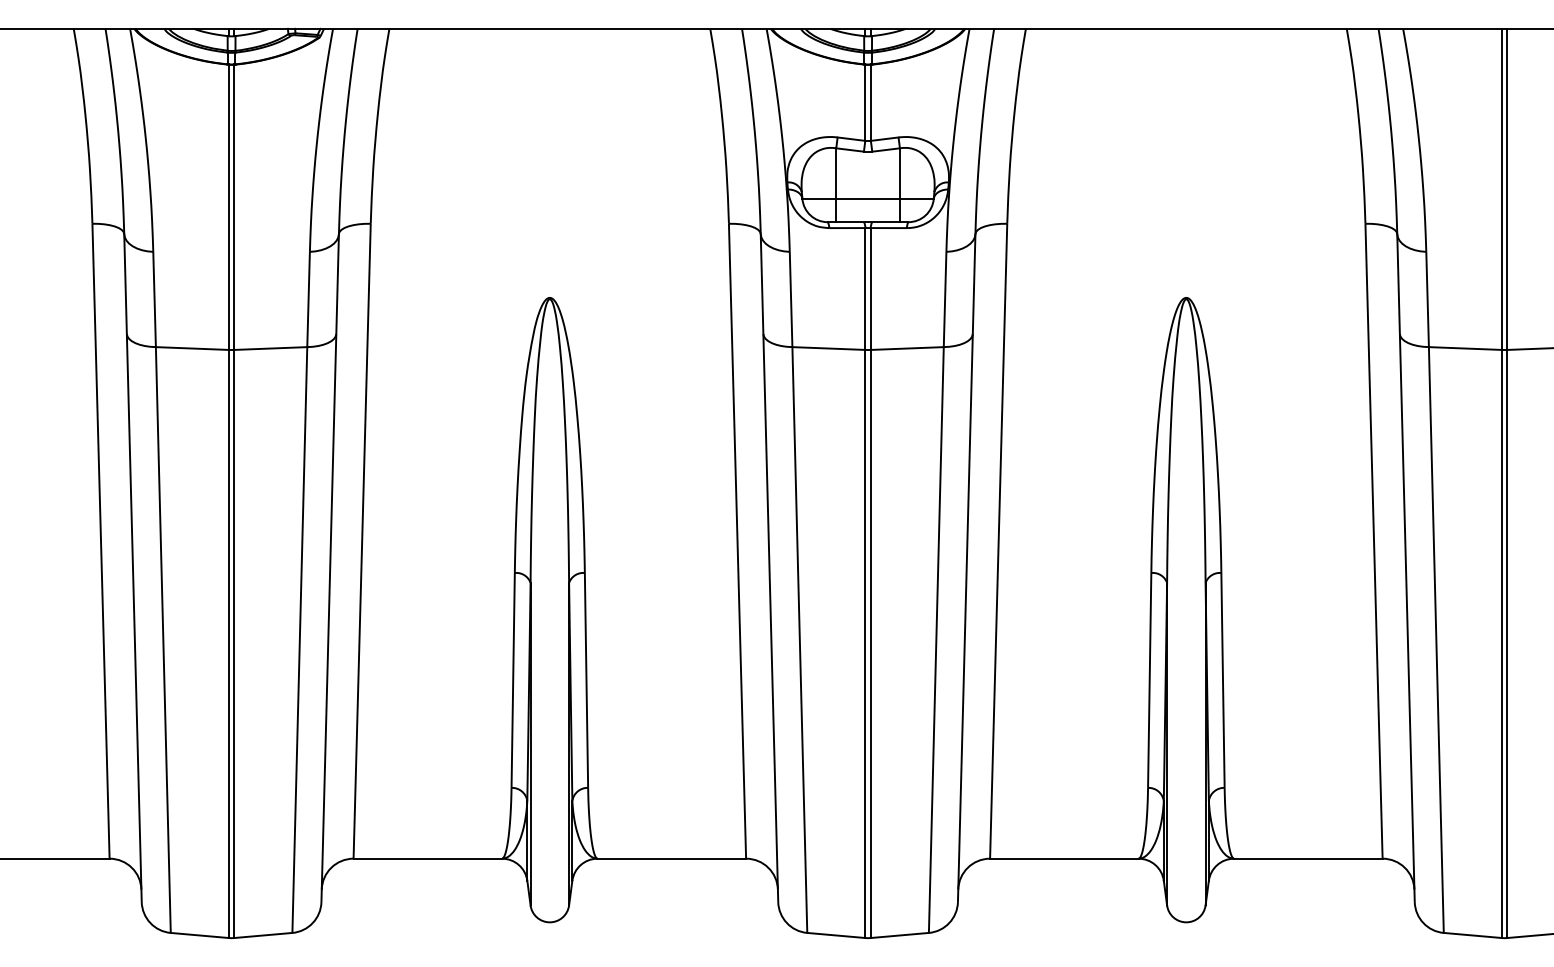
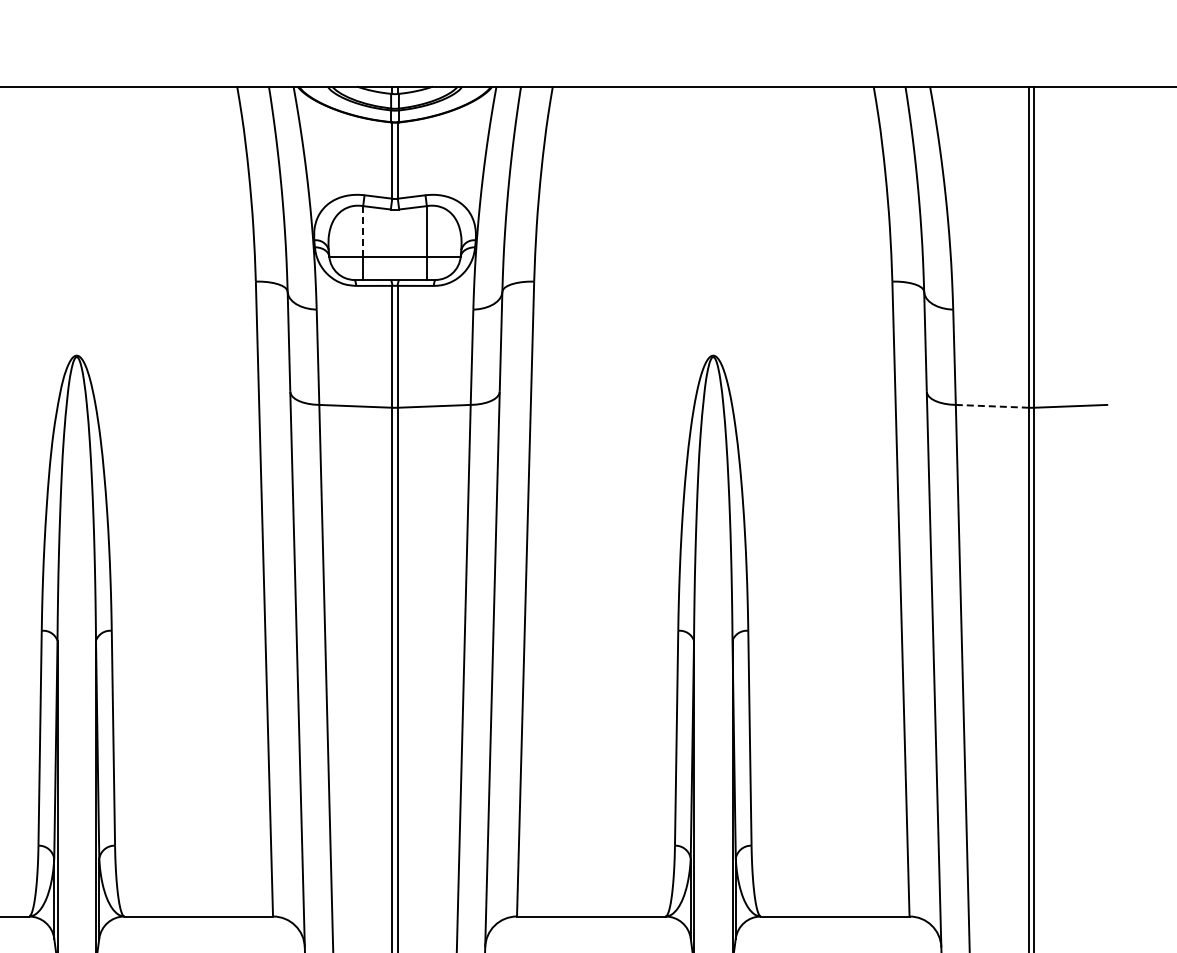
line: (836, 174) -> (363, 232), solid -> dashed
line: (1465, 348) -> (992, 406), solid -> dashed

